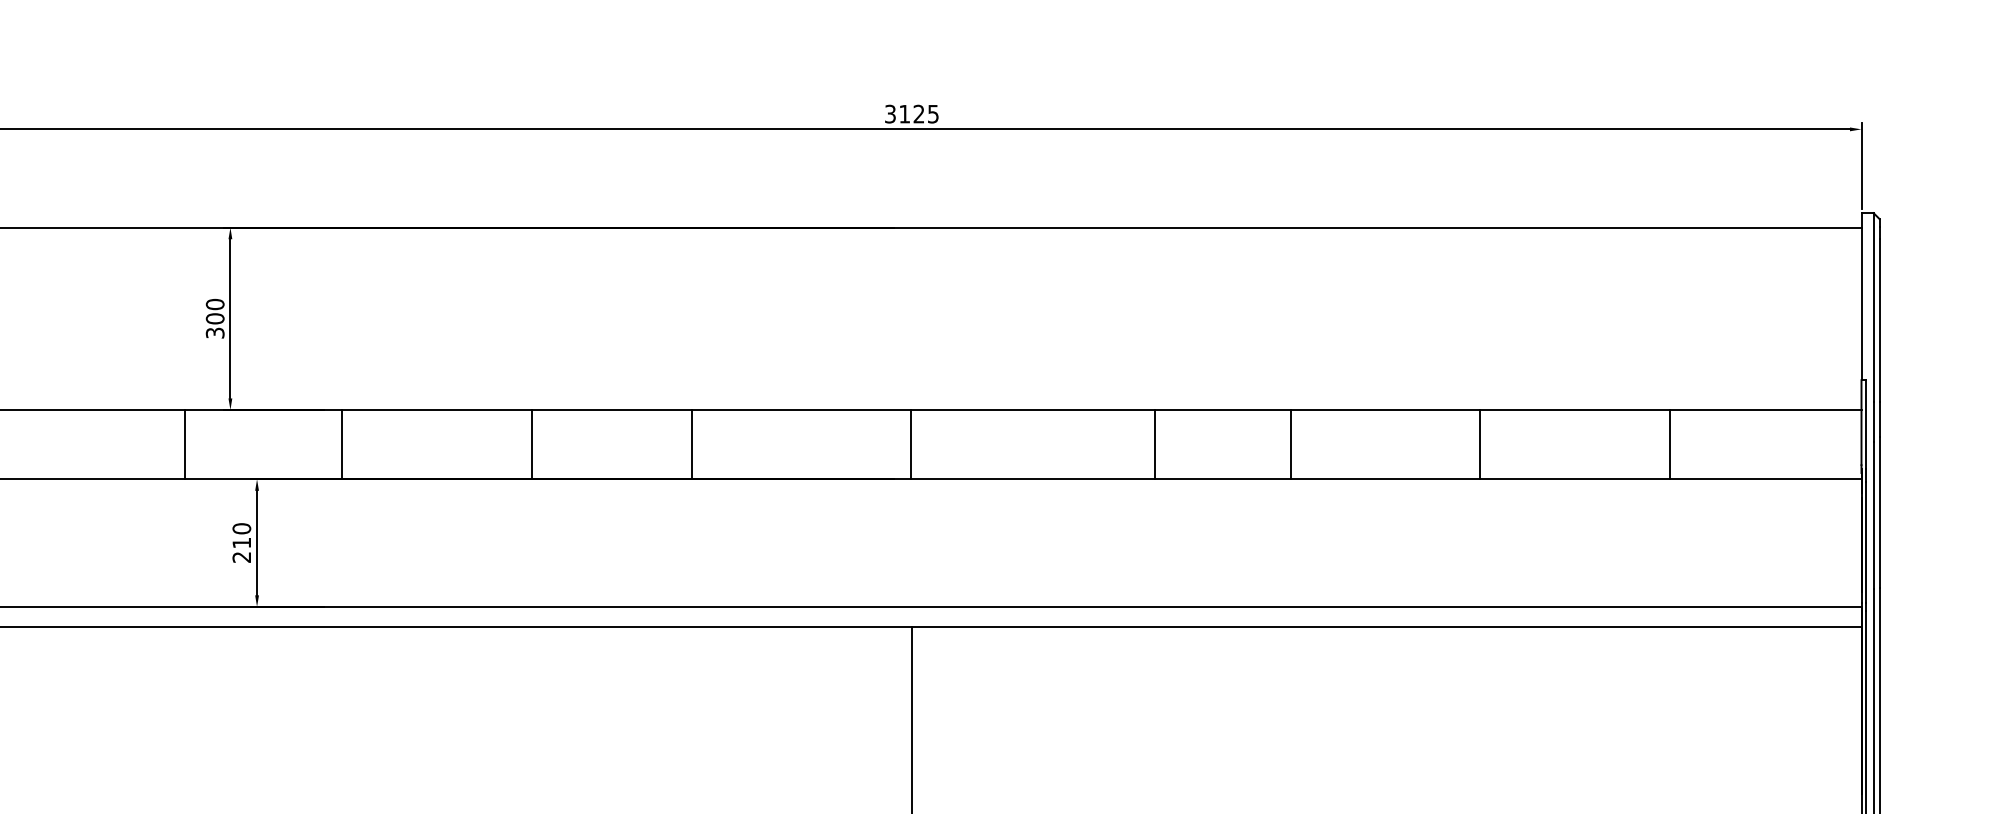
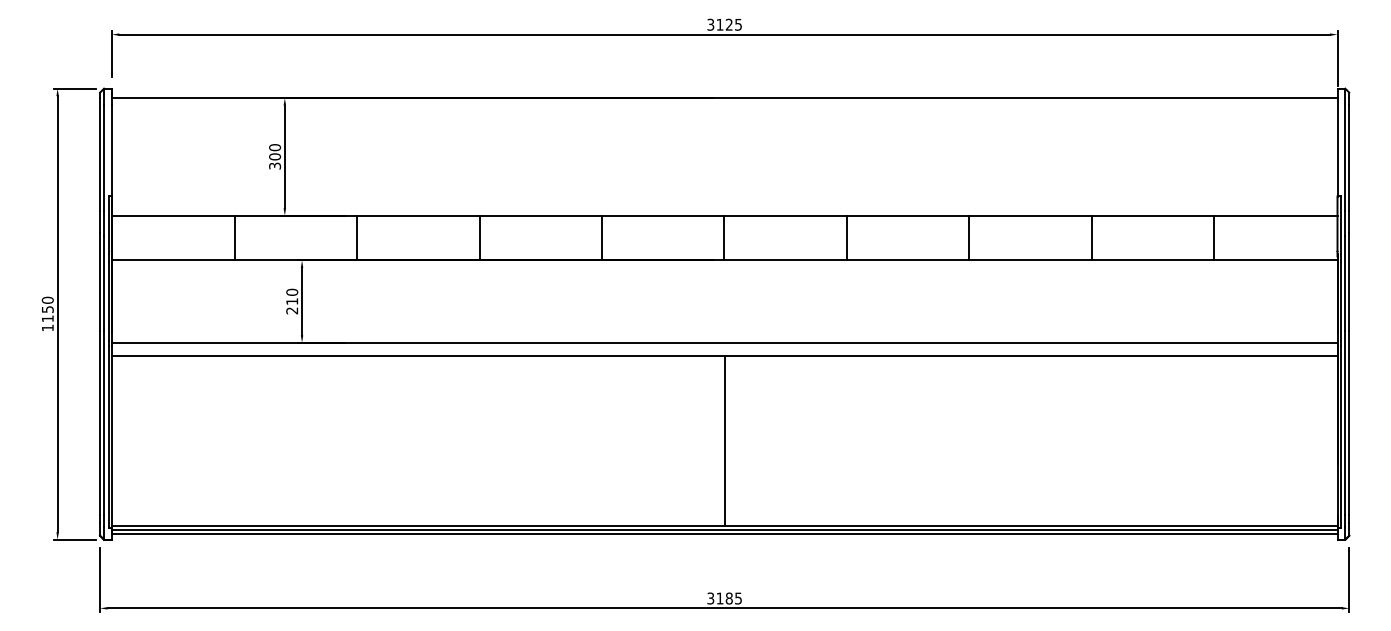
line: (184, 443) -> (234, 237), moved
line: (691, 443) -> (601, 237), moved
line: (1154, 443) -> (846, 237), moved

